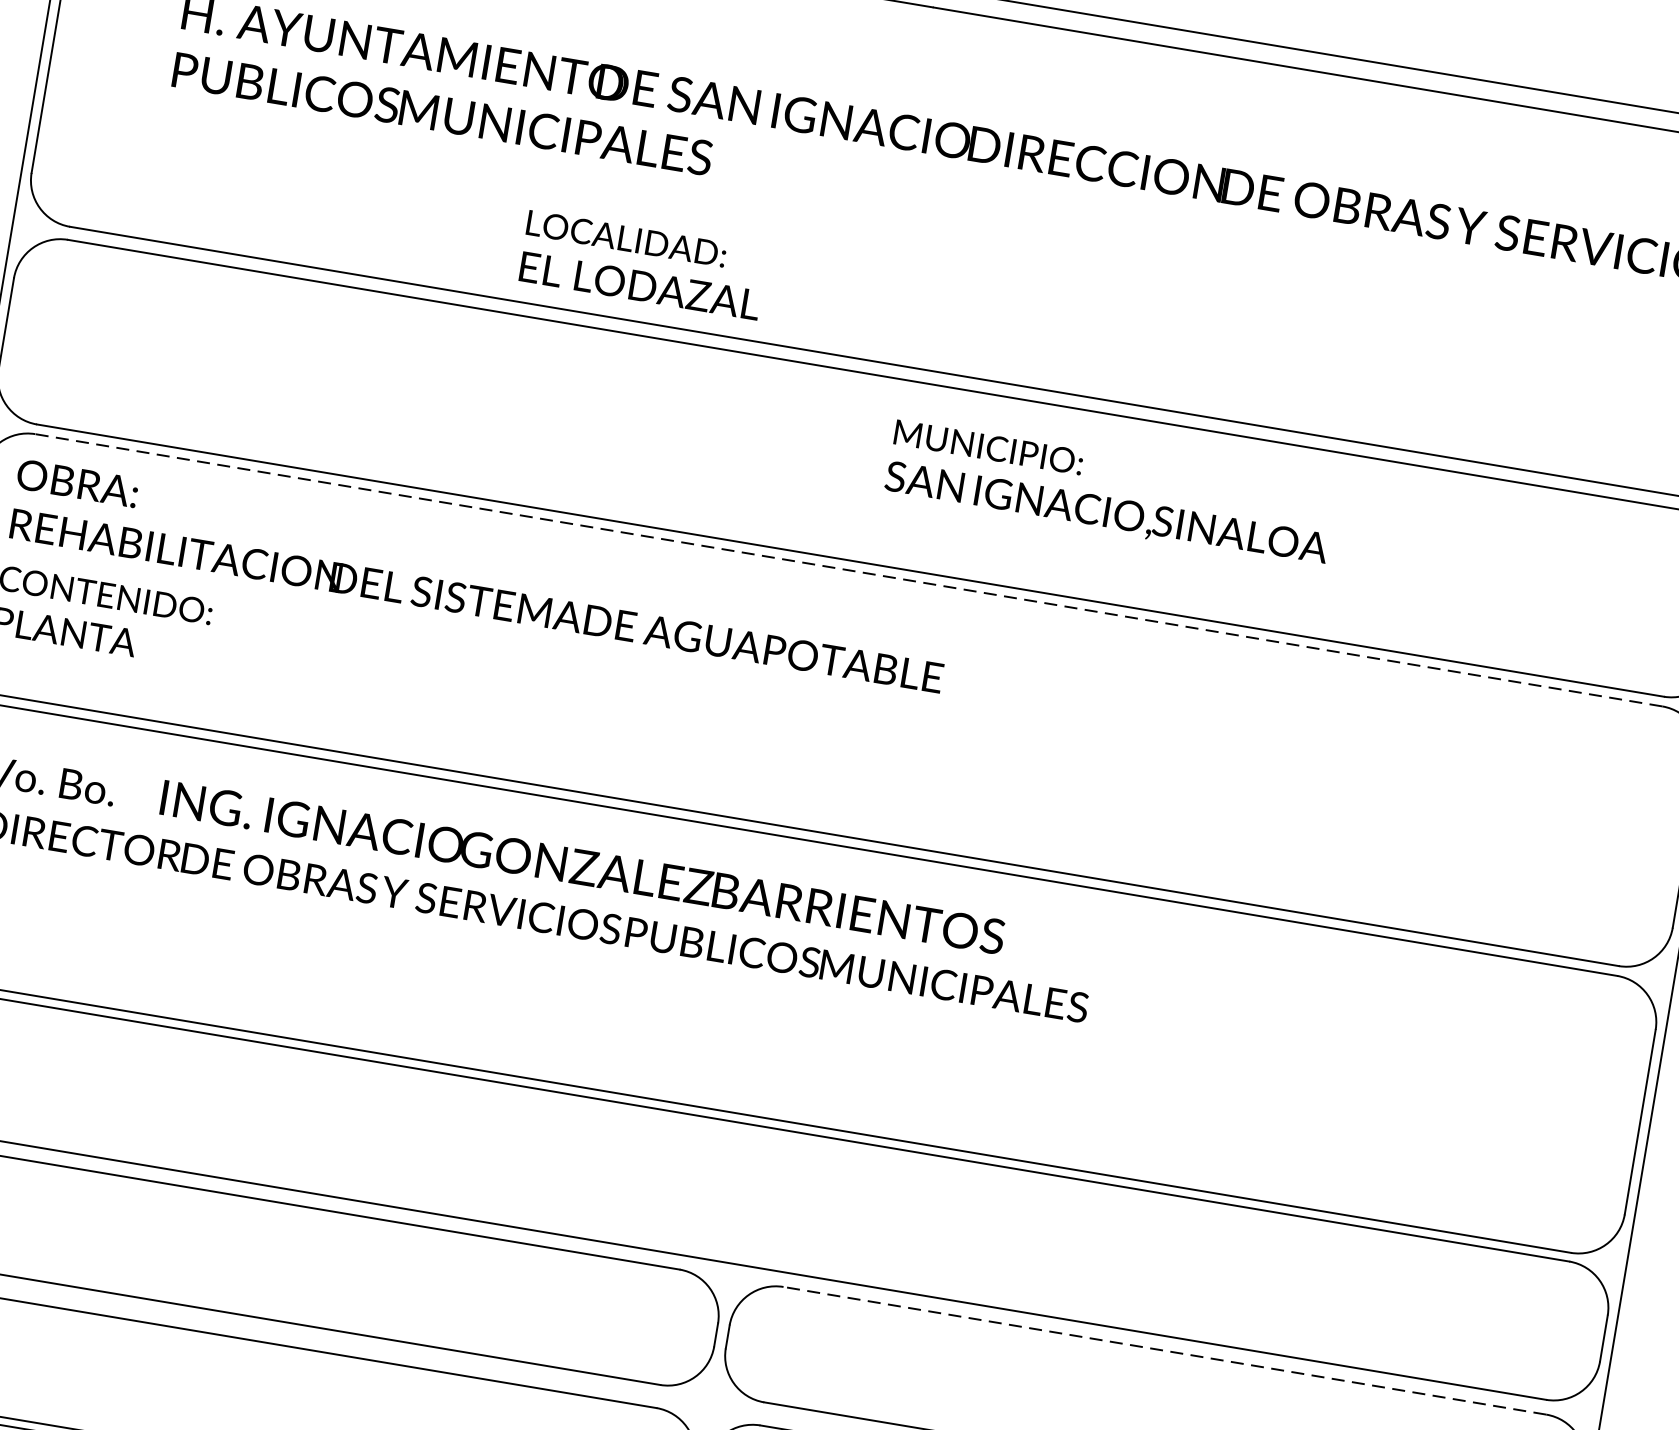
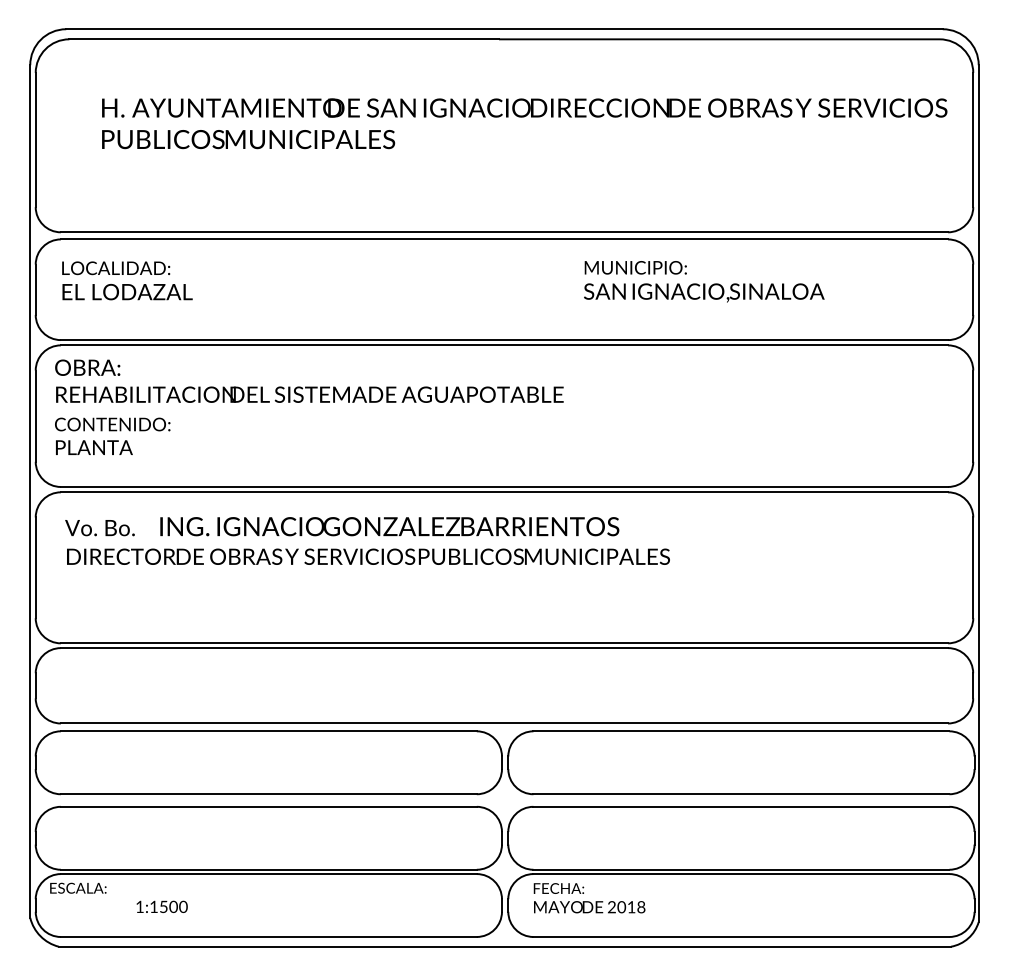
text: (643, 264) -> (127, 280), moved
text: (1110, 493) -> (704, 281), moved
line: (848, 570) -> (504, 345), dashed -> solid
line: (1164, 1351) -> (741, 731), dashed -> solid

